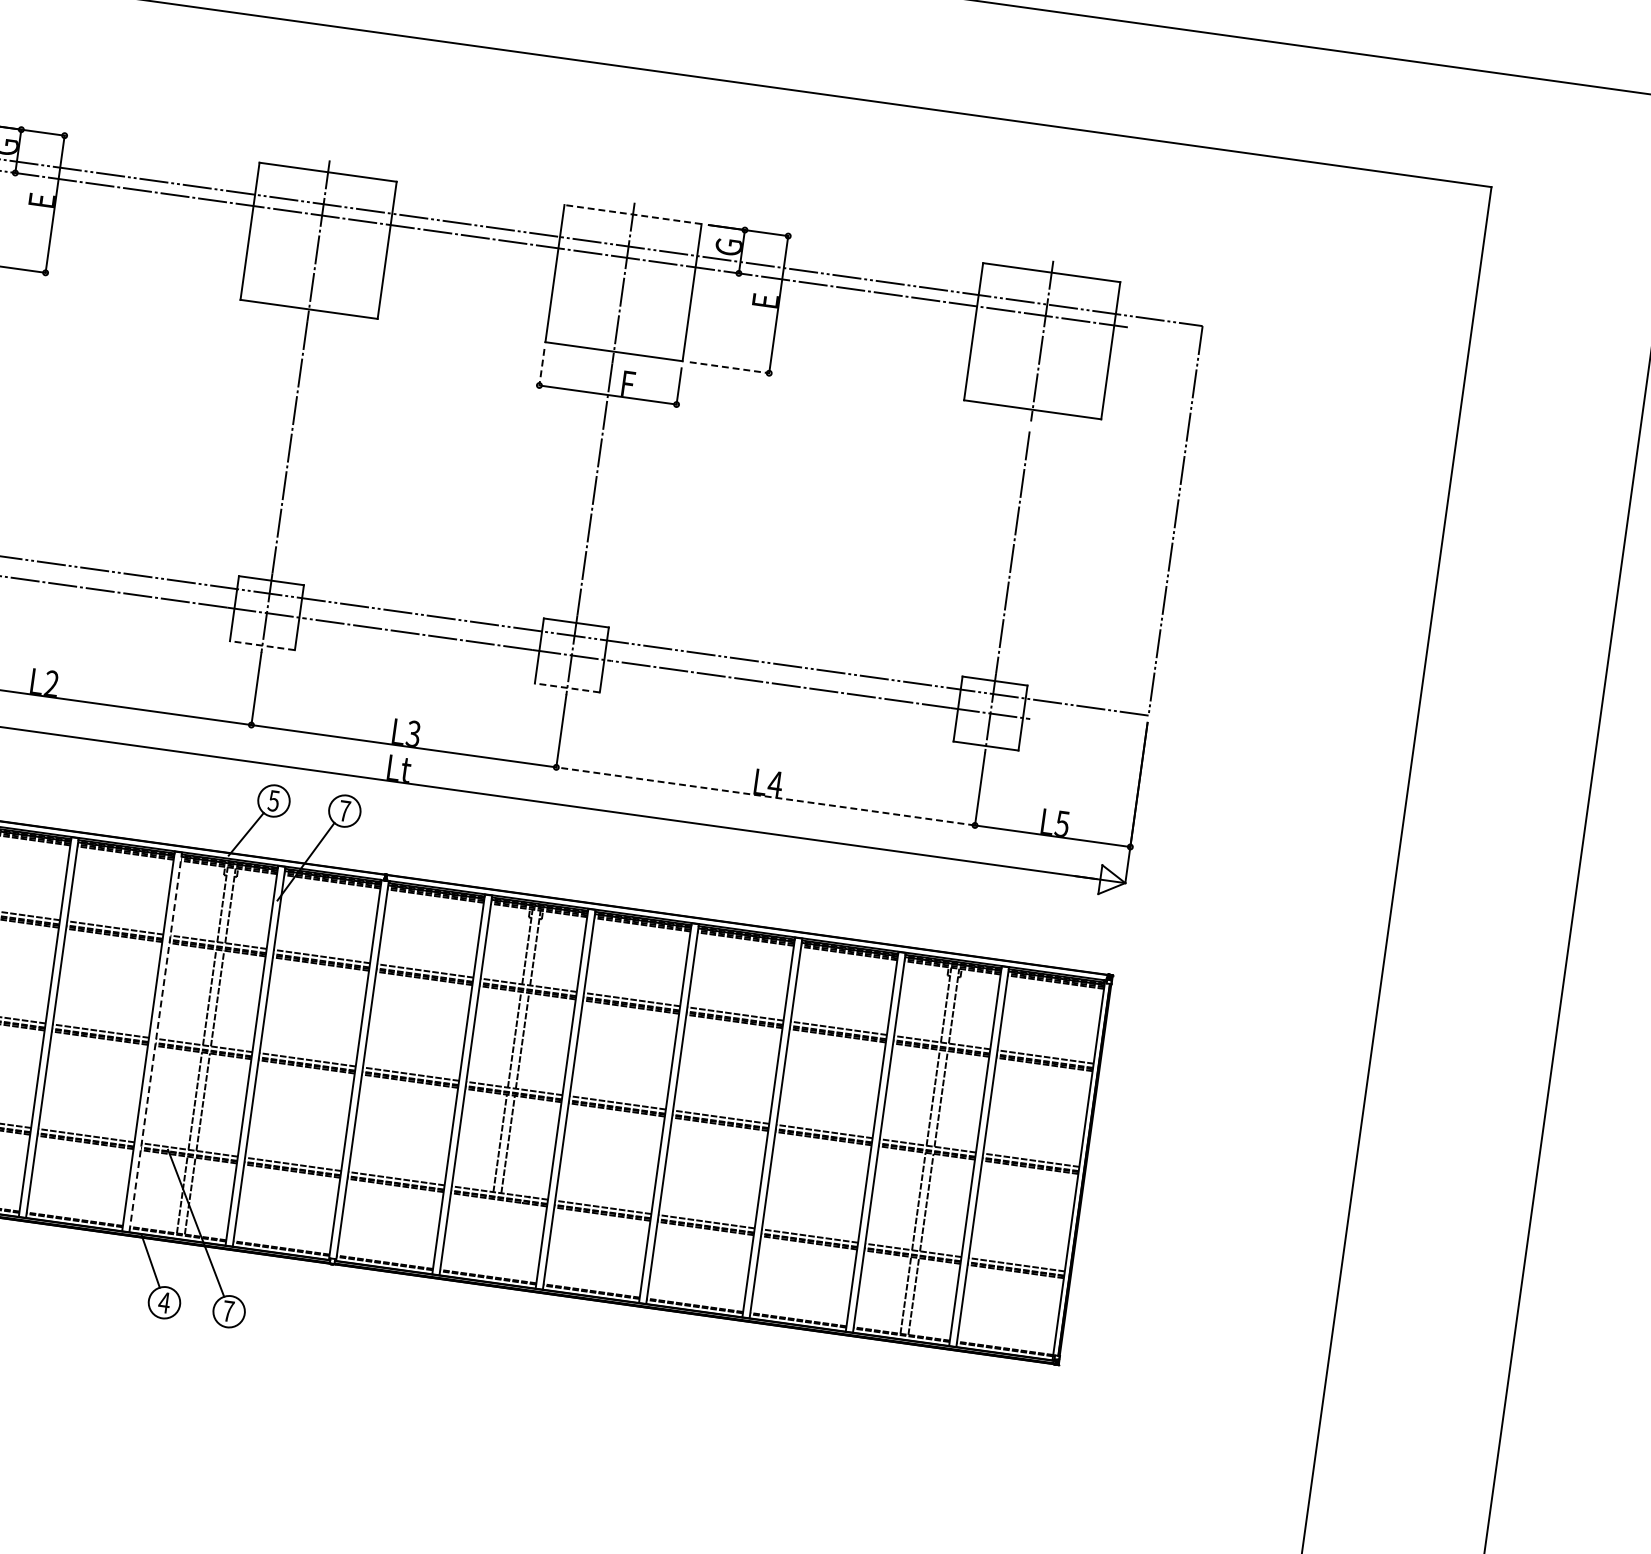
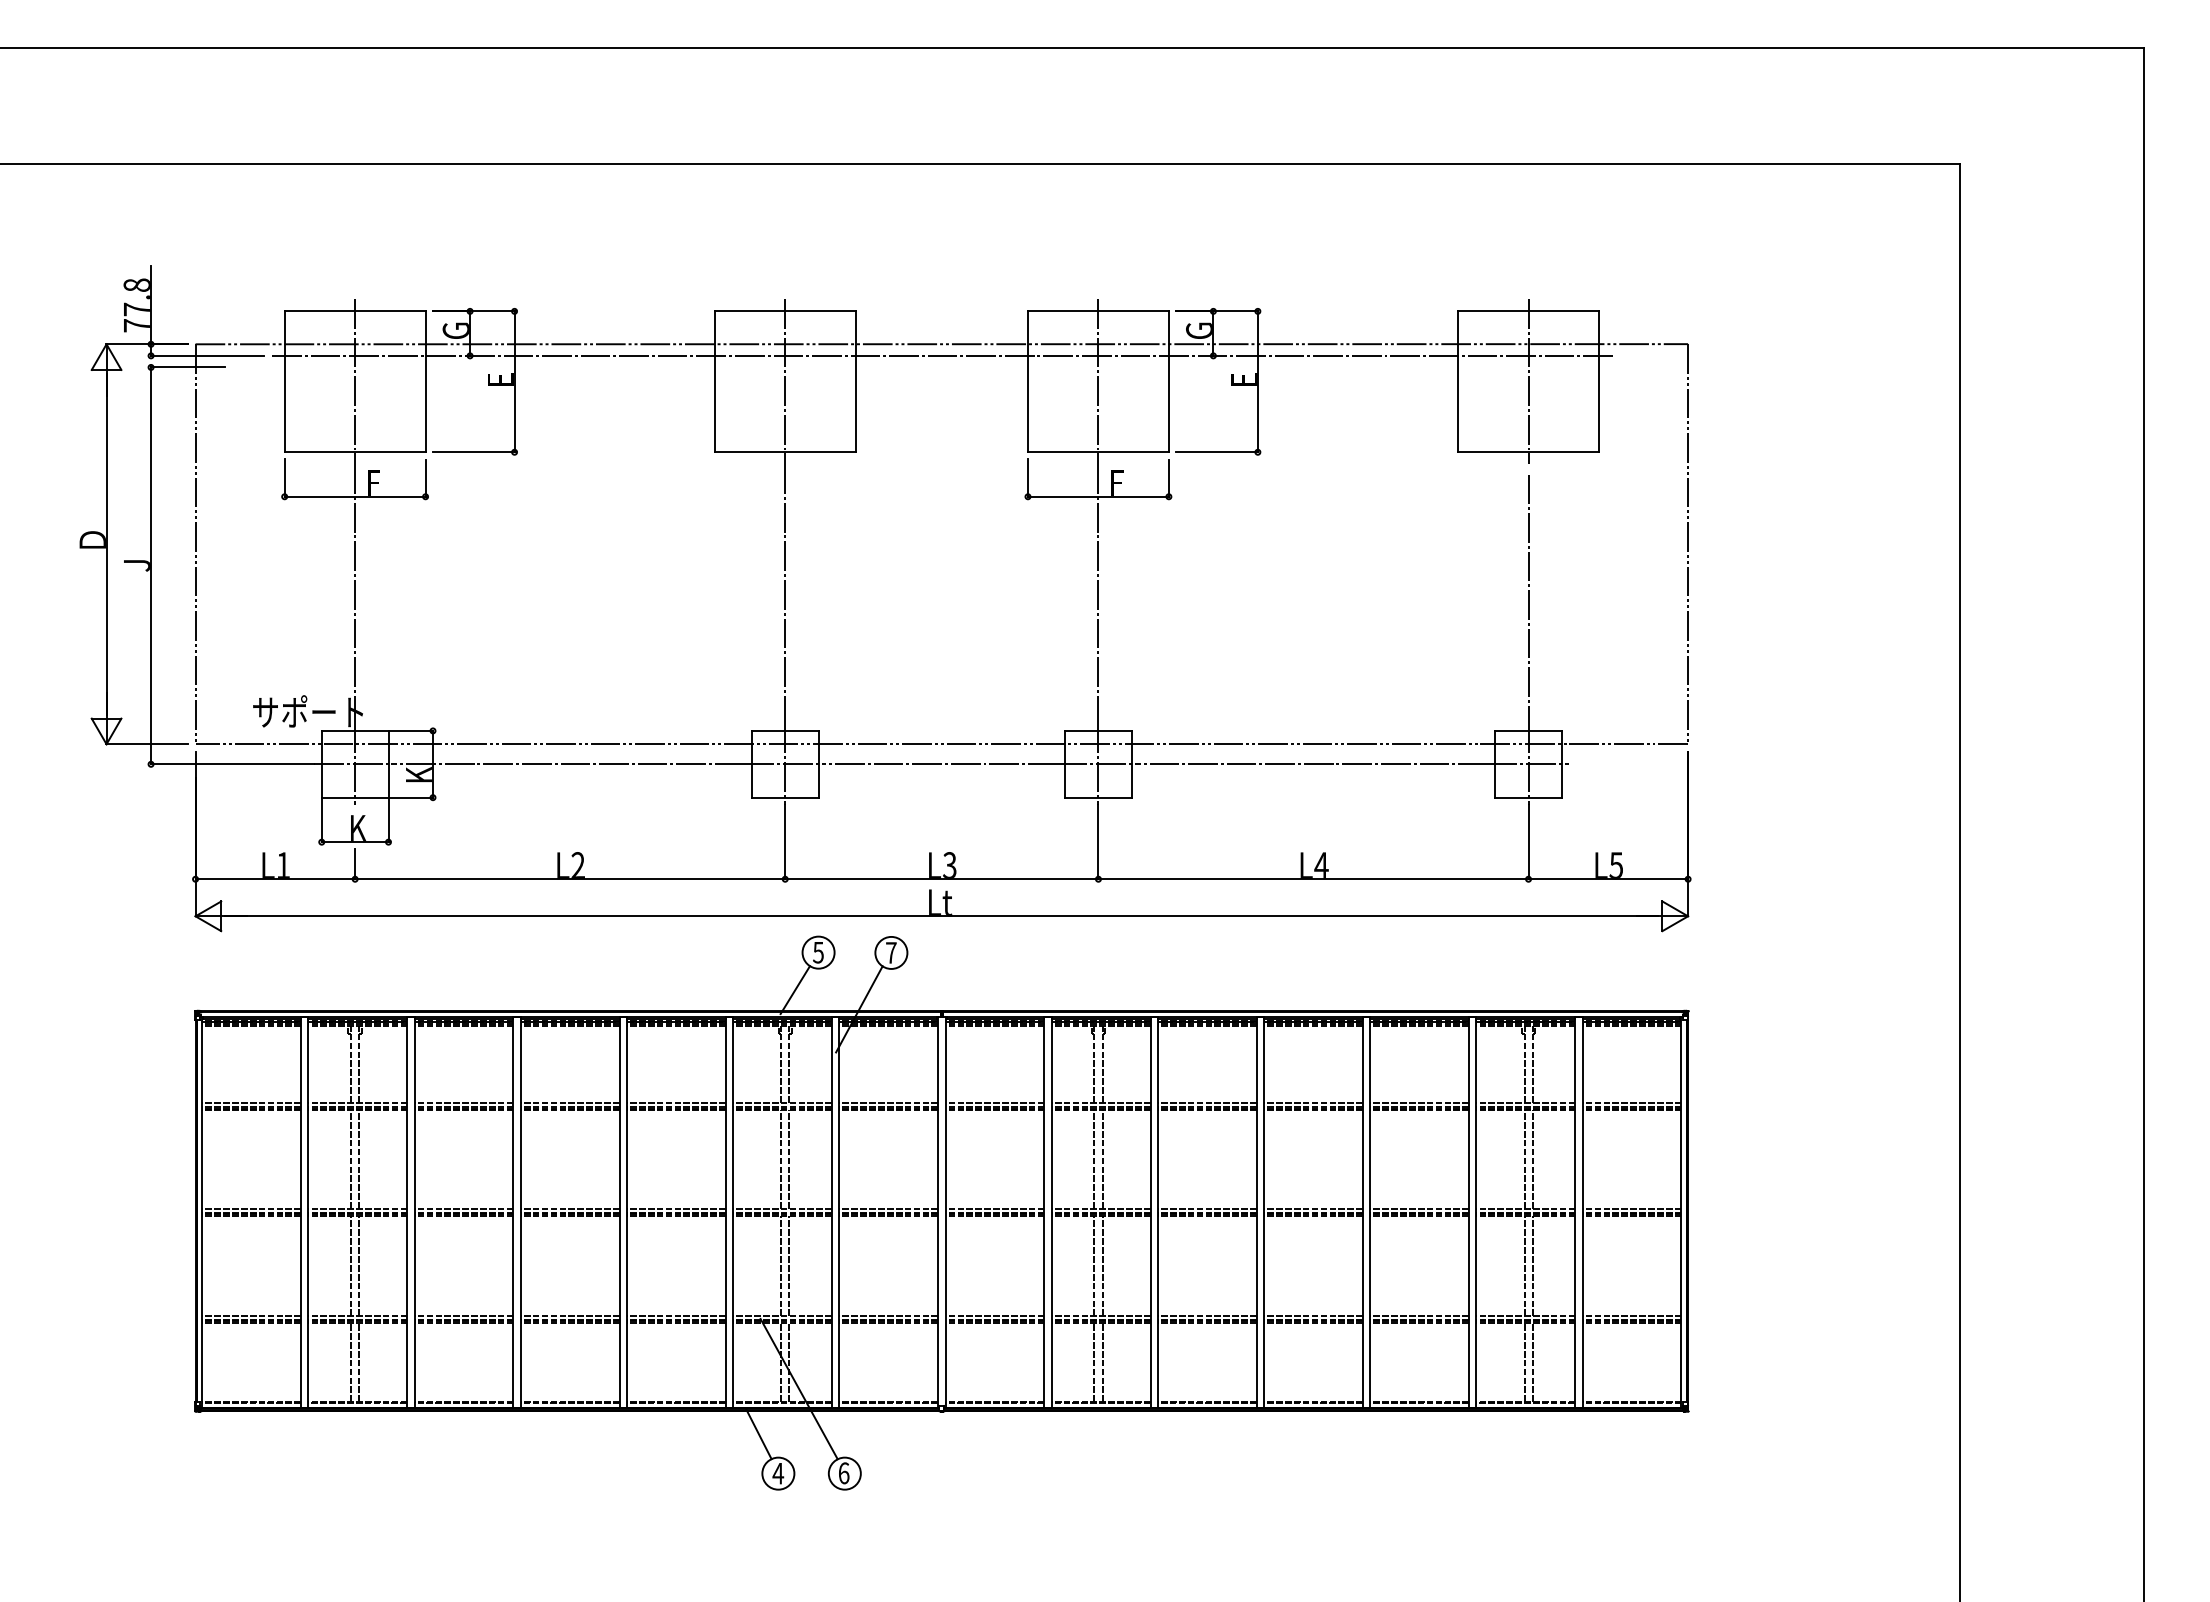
line: (632, 214) -> (1097, 311), dashed -> solid
line: (542, 367) -> (1028, 478), dashed -> solid
line: (729, 368) -> (1217, 452), dashed -> solid
line: (261, 645) -> (784, 797), dashed -> solid
line: (566, 687) -> (1097, 797), dashed -> solid
line: (764, 796) -> (1312, 879), dashed -> solid
line: (156, 1041) -> (733, 1211), dashed -> solid
line: (487, 1237) -> (1094, 1362), added
line: (495, 1238) -> (1102, 1362), added
text: (227, 1311) -> (843, 1473), 7 -> 6

